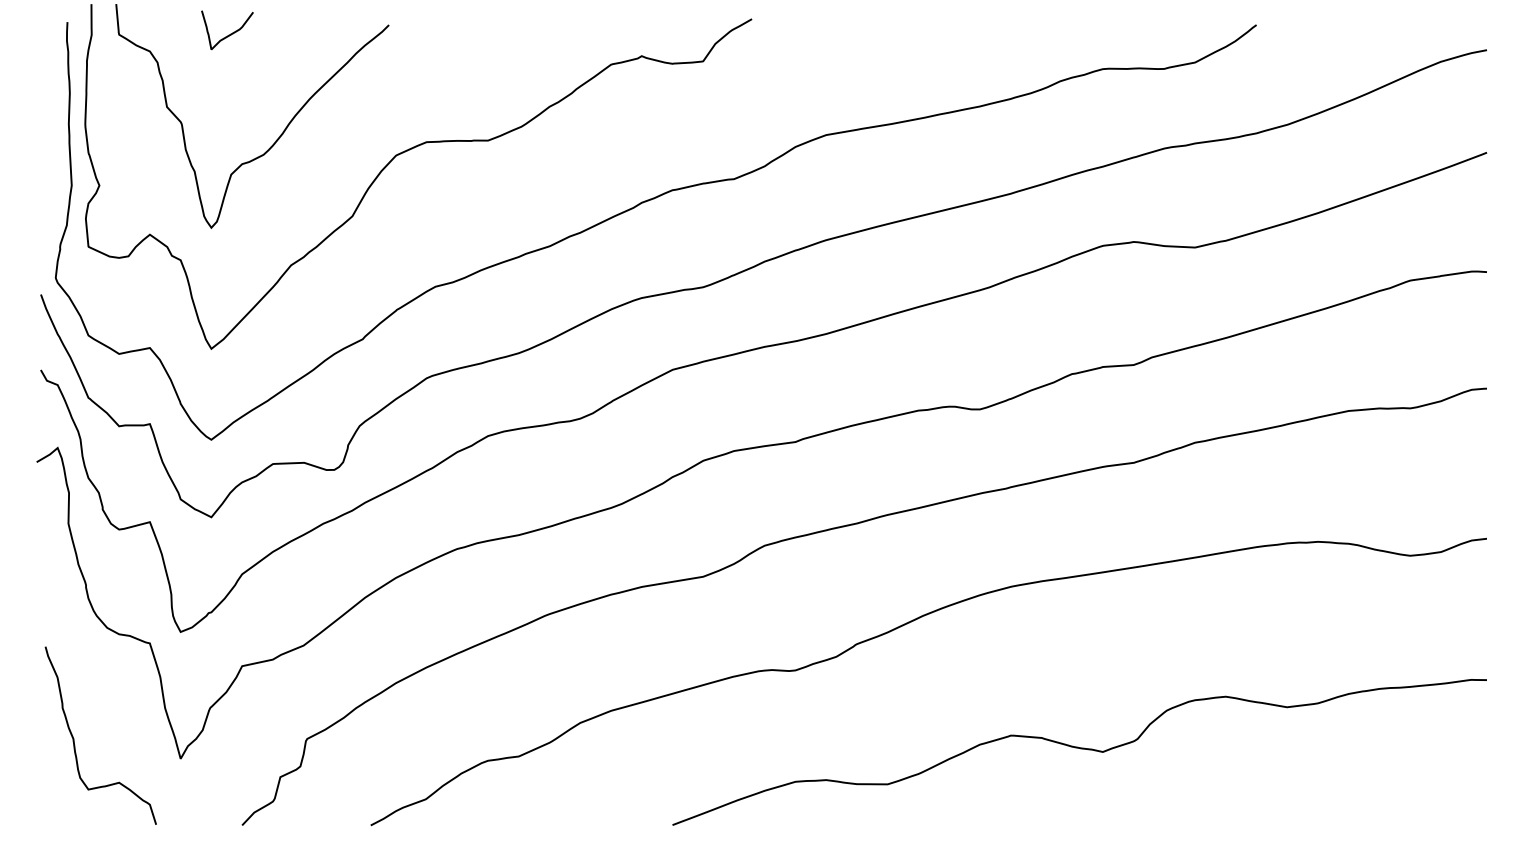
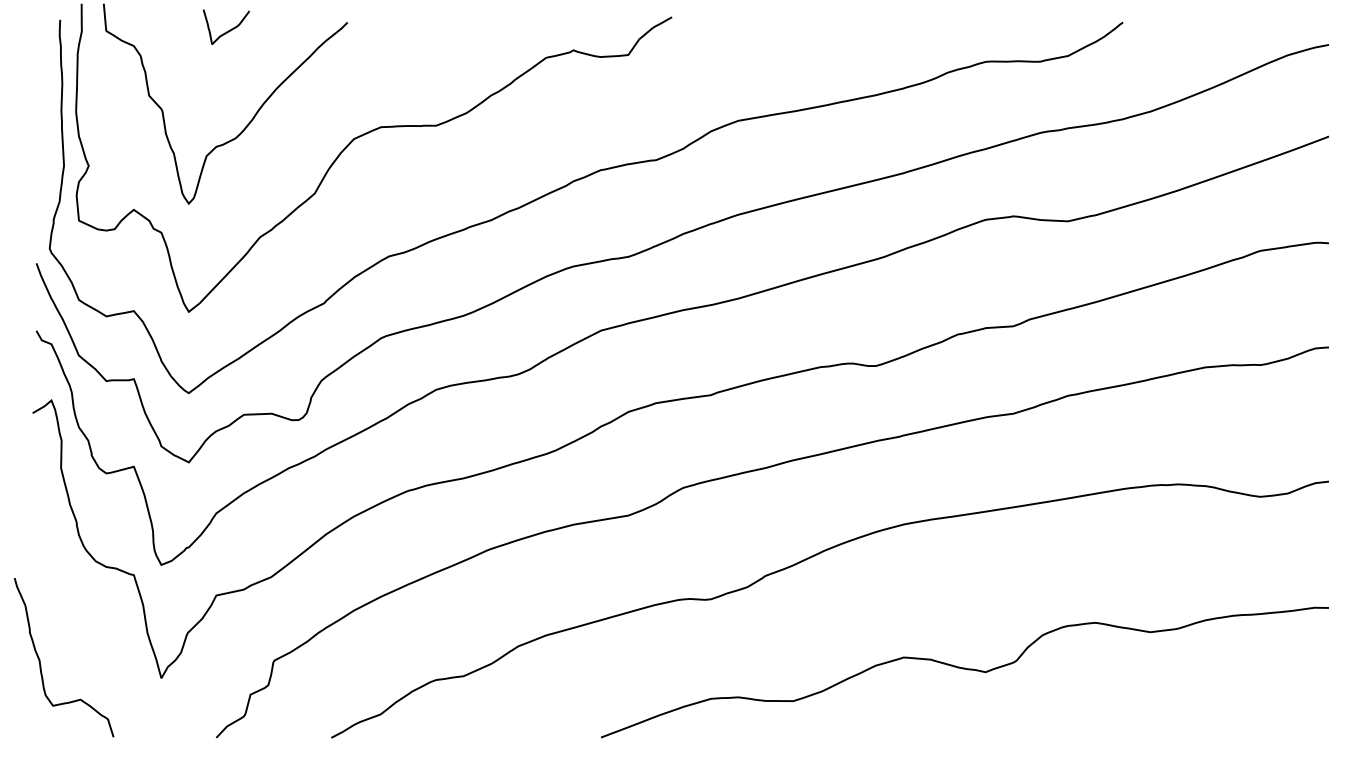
curve: (228, 34) -> (227, 30), moved
curve: (74, 738) -> (40, 660), moved

